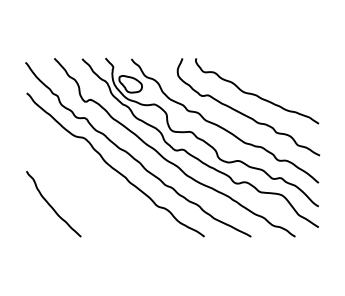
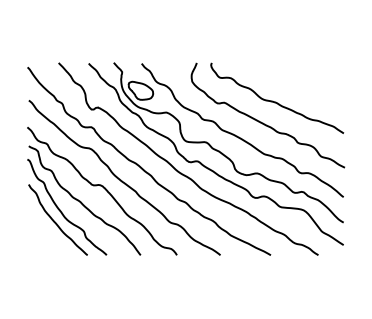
part: (95, 177) -> (102, 191), added

